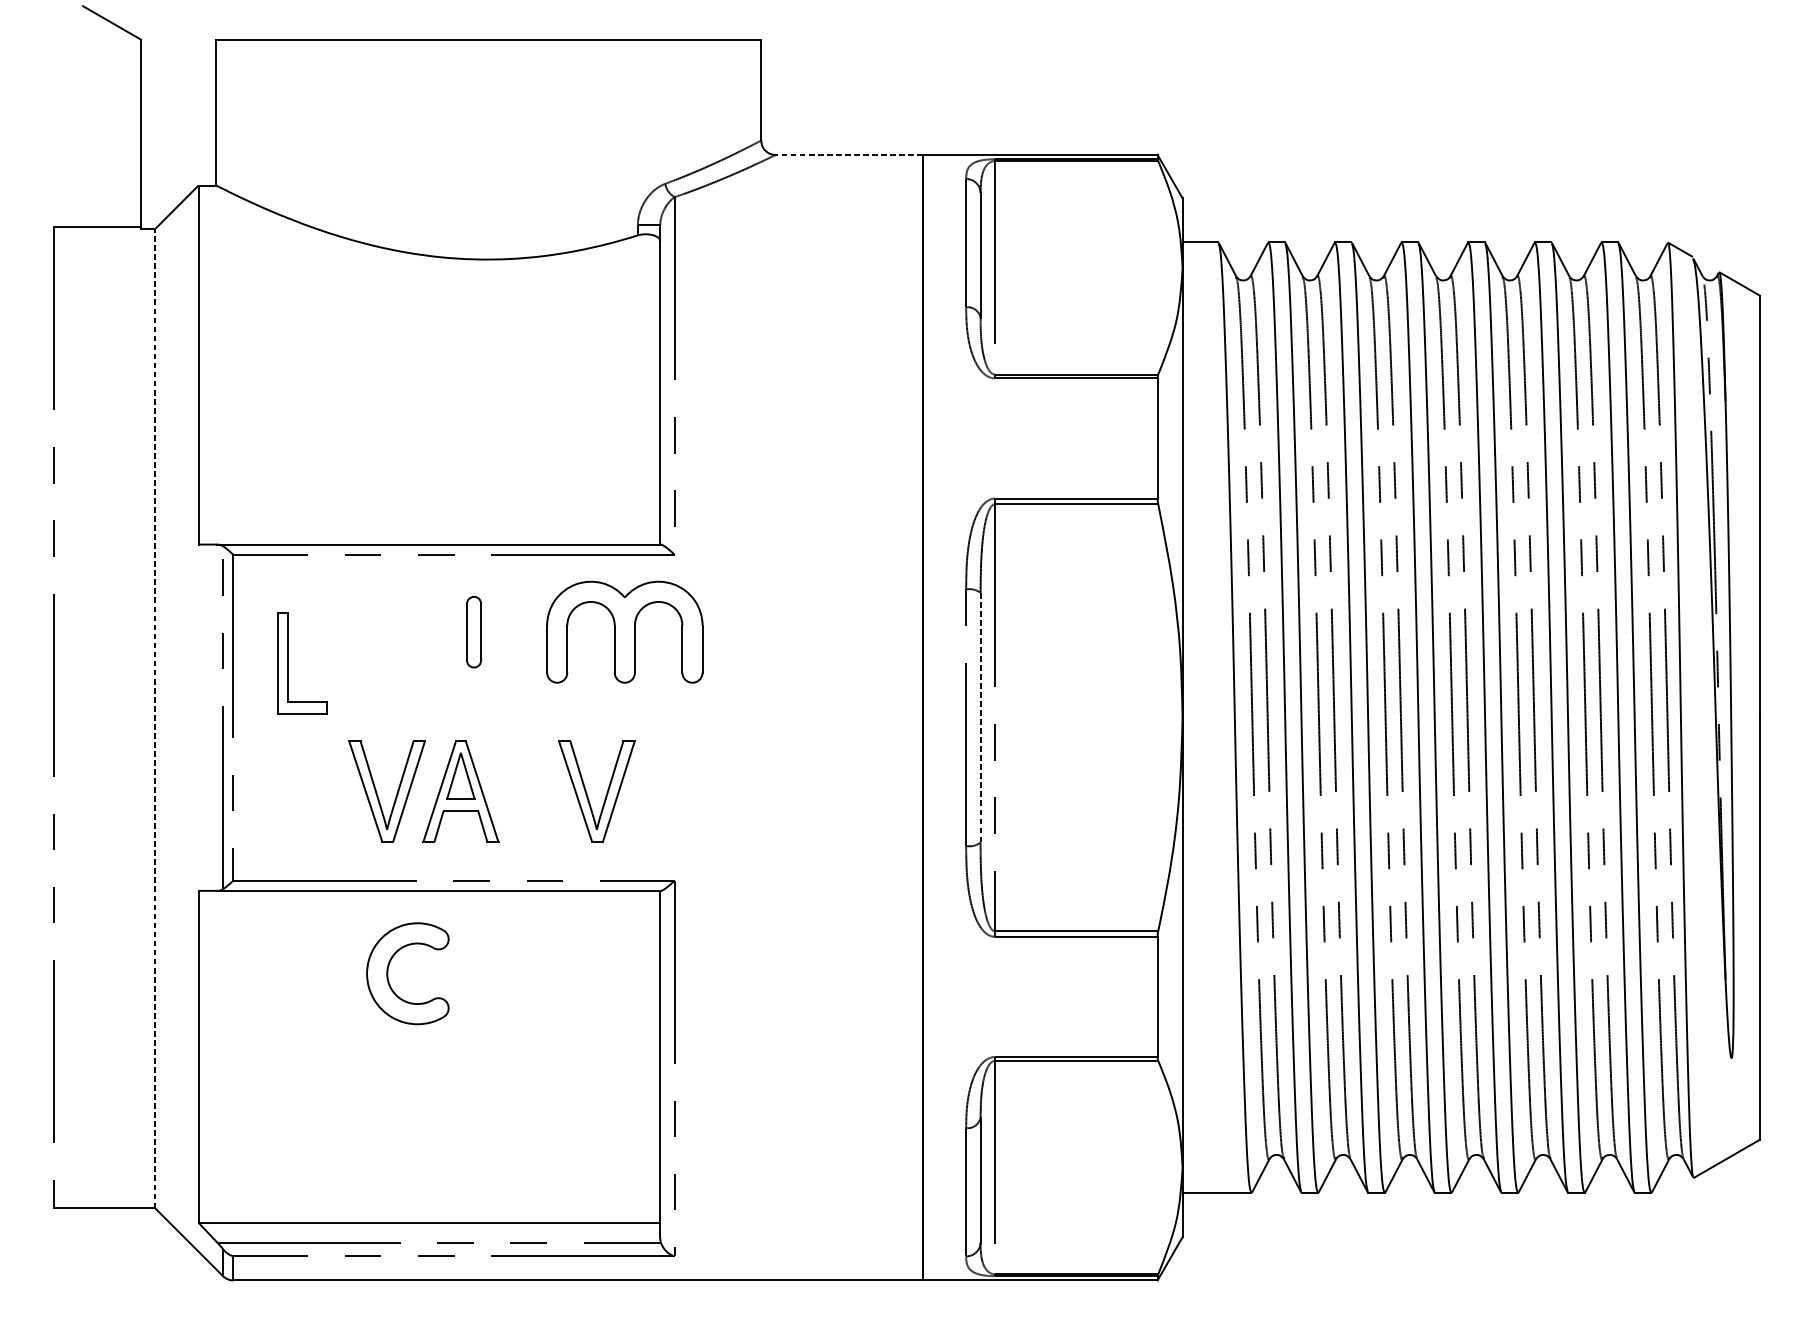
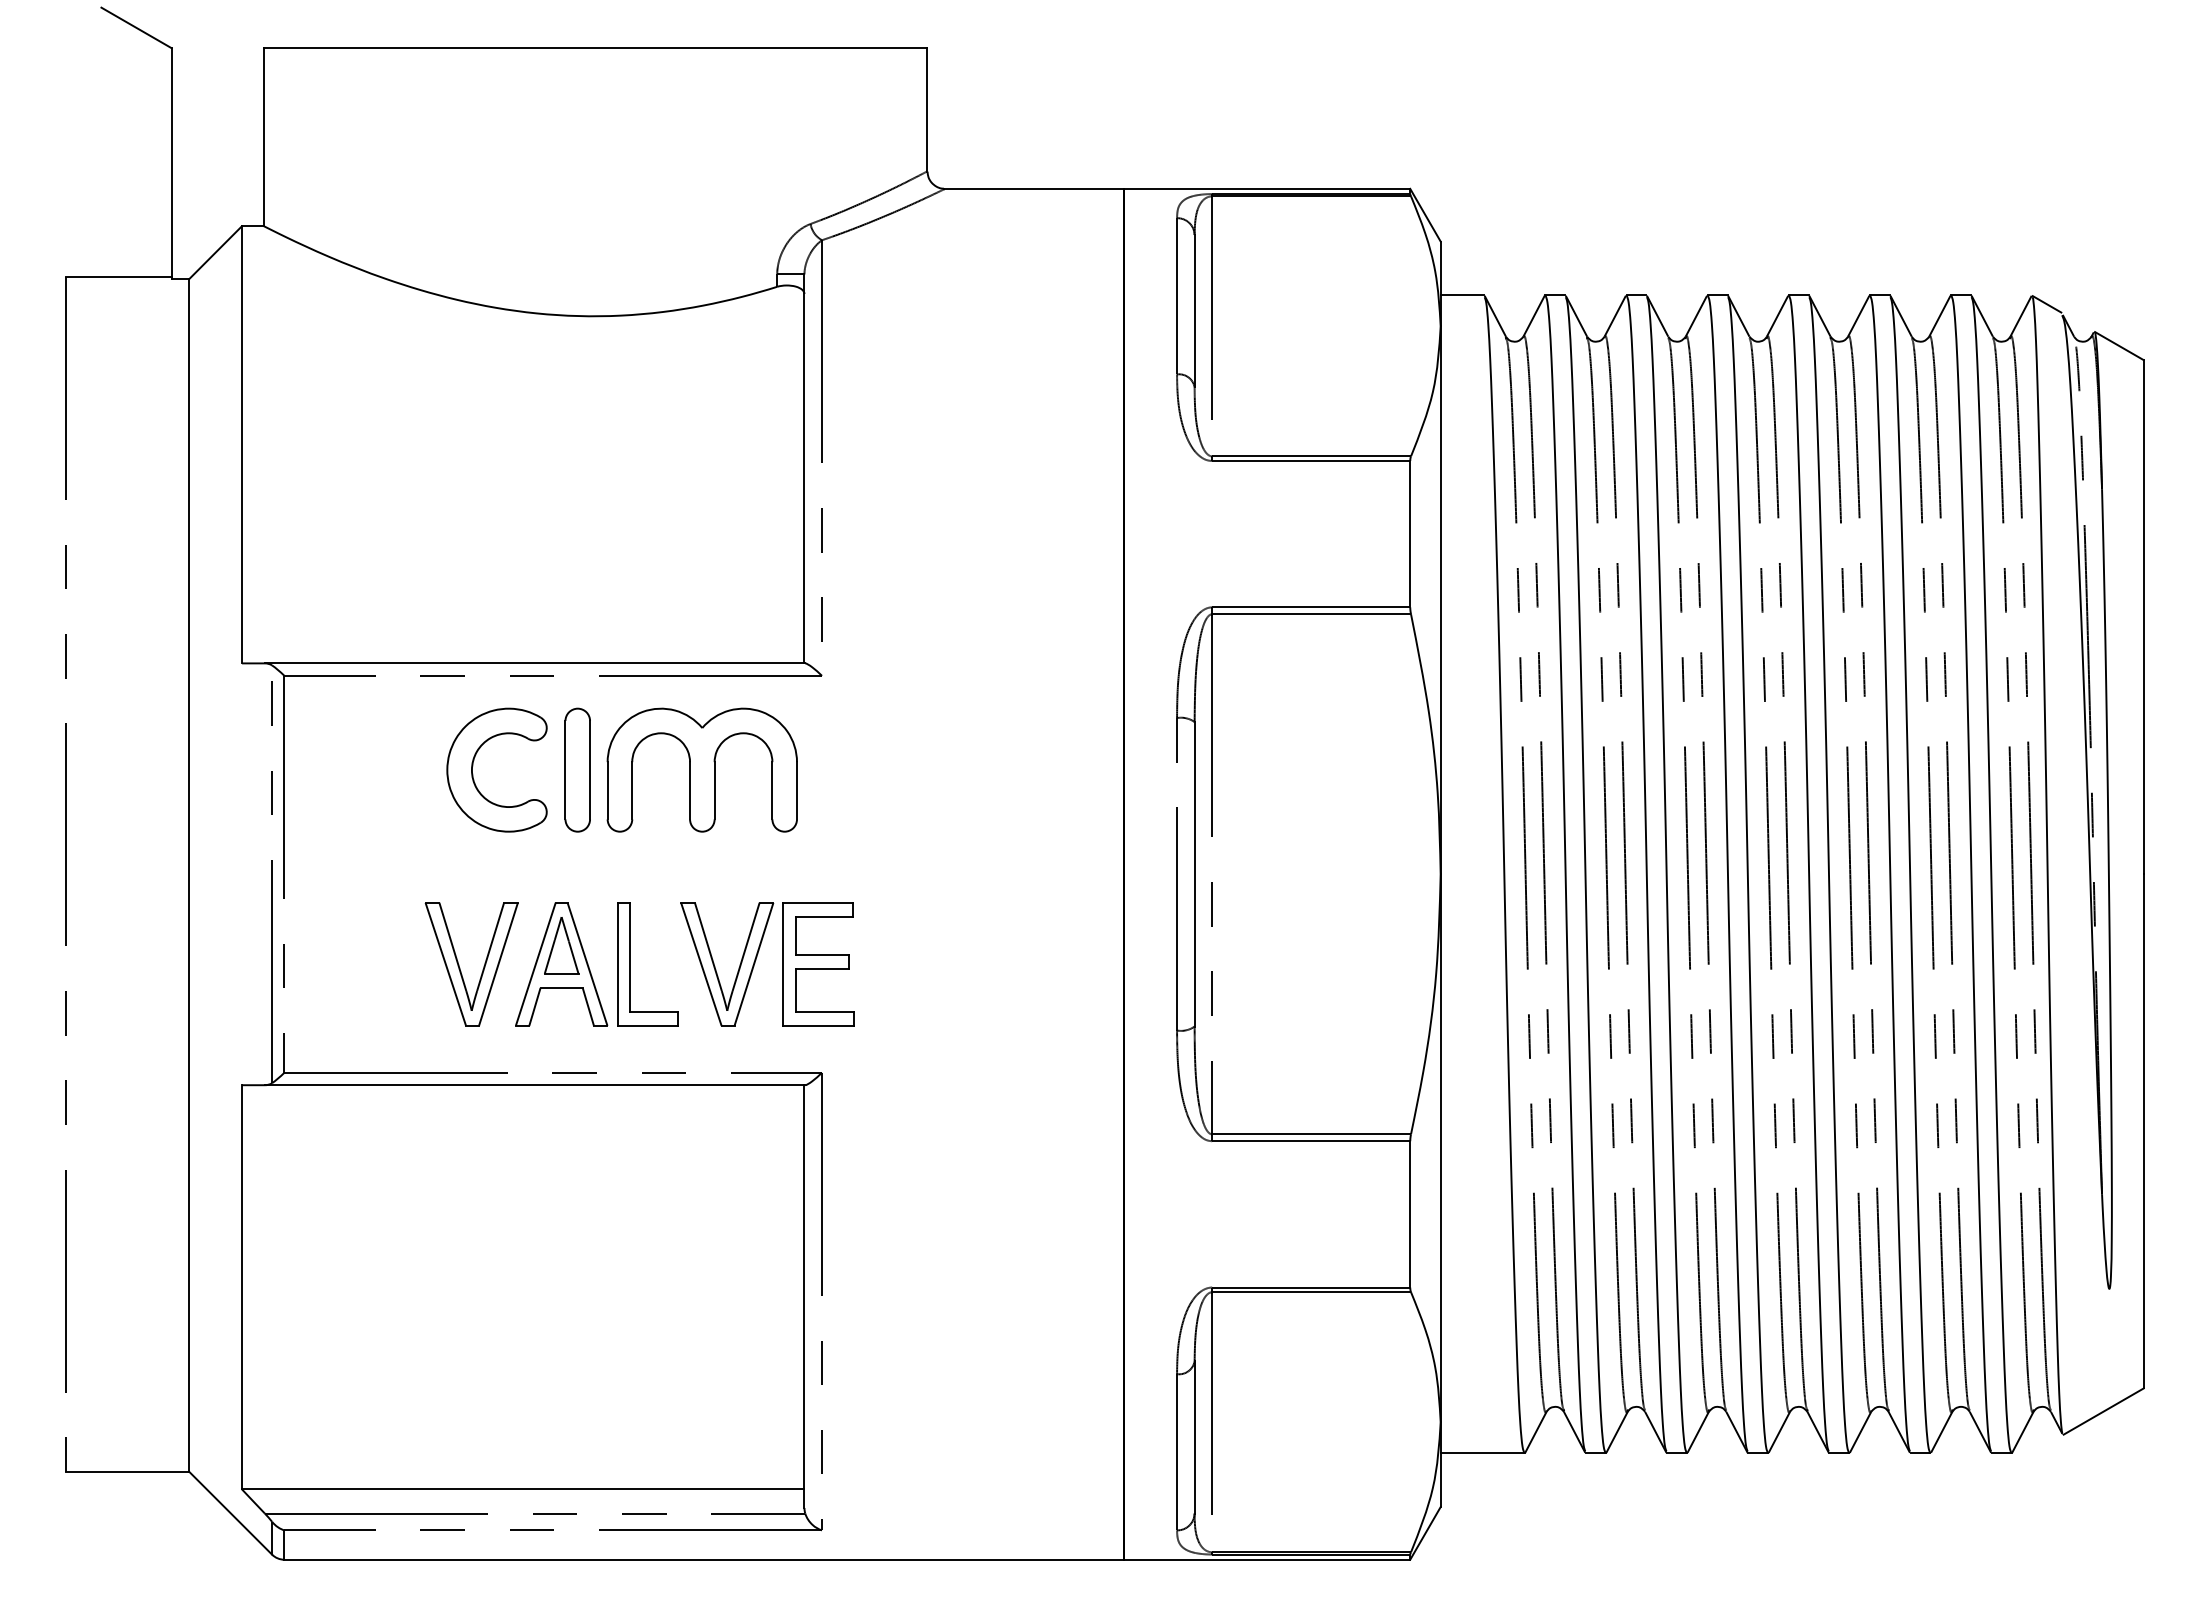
line: (848, 154) -> (1033, 188), dashed -> solid
part: (473, 631) -> (577, 769), size x1.43
part: (624, 631) -> (701, 769), moved
part: (288, 663) -> (630, 964), moved
line: (155, 717) -> (189, 874), dashed -> solid
line: (980, 717) -> (1194, 874), dashed -> solid
part: (671, 791) -> (818, 964), added
part: (388, 970) -> (473, 766), moved

